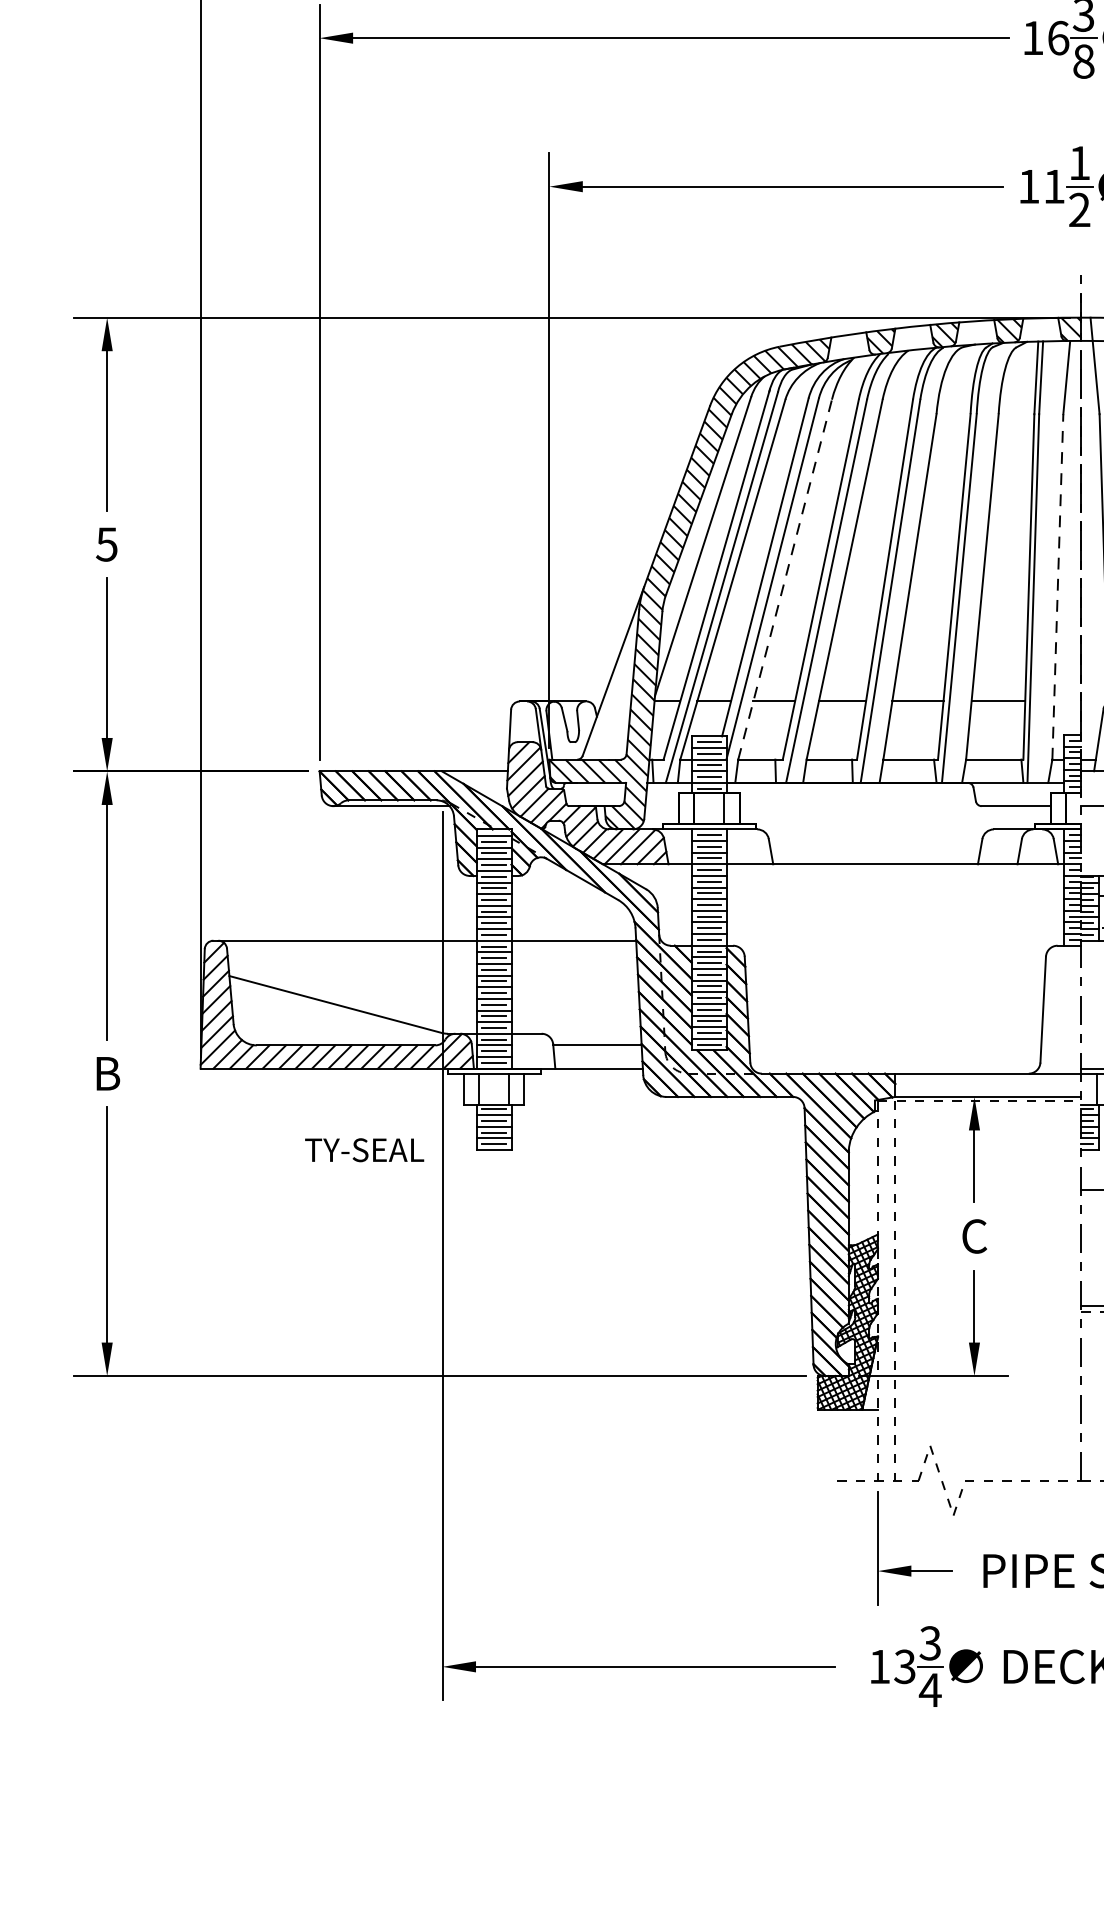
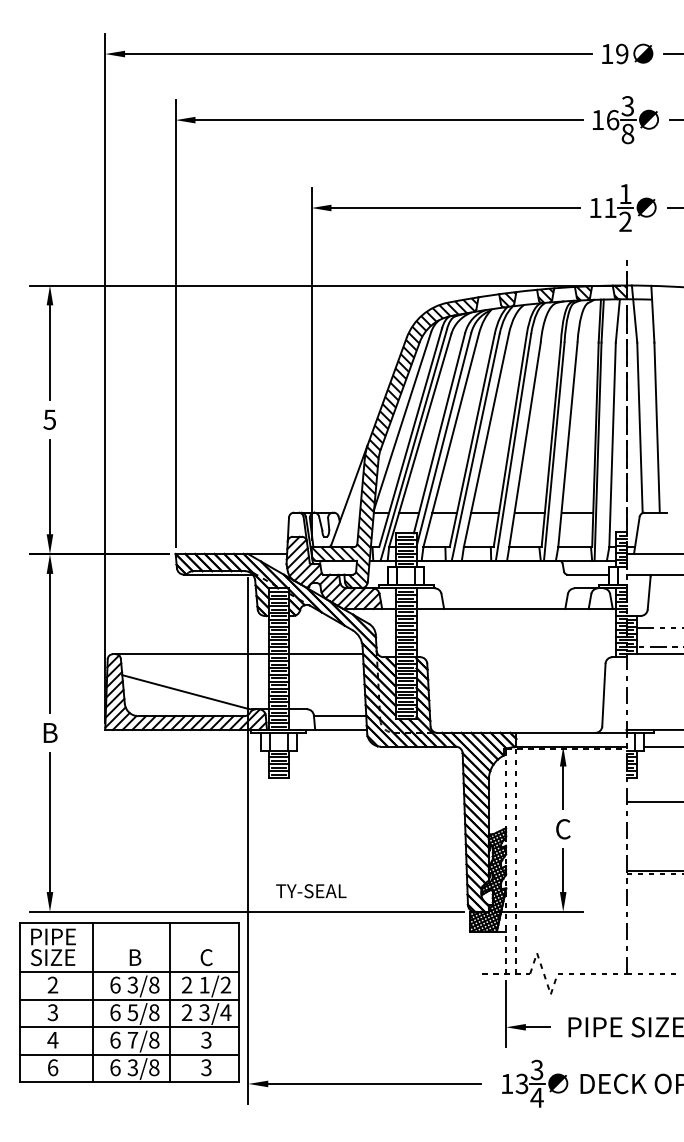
line: (785, 579) -> (451, 440), dashed -> solid
line: (1057, 586) -> (612, 444), dashed -> solid
text: (364, 1150) -> (311, 891), moved
part: (241, 1529) -> (129, 1002), added

